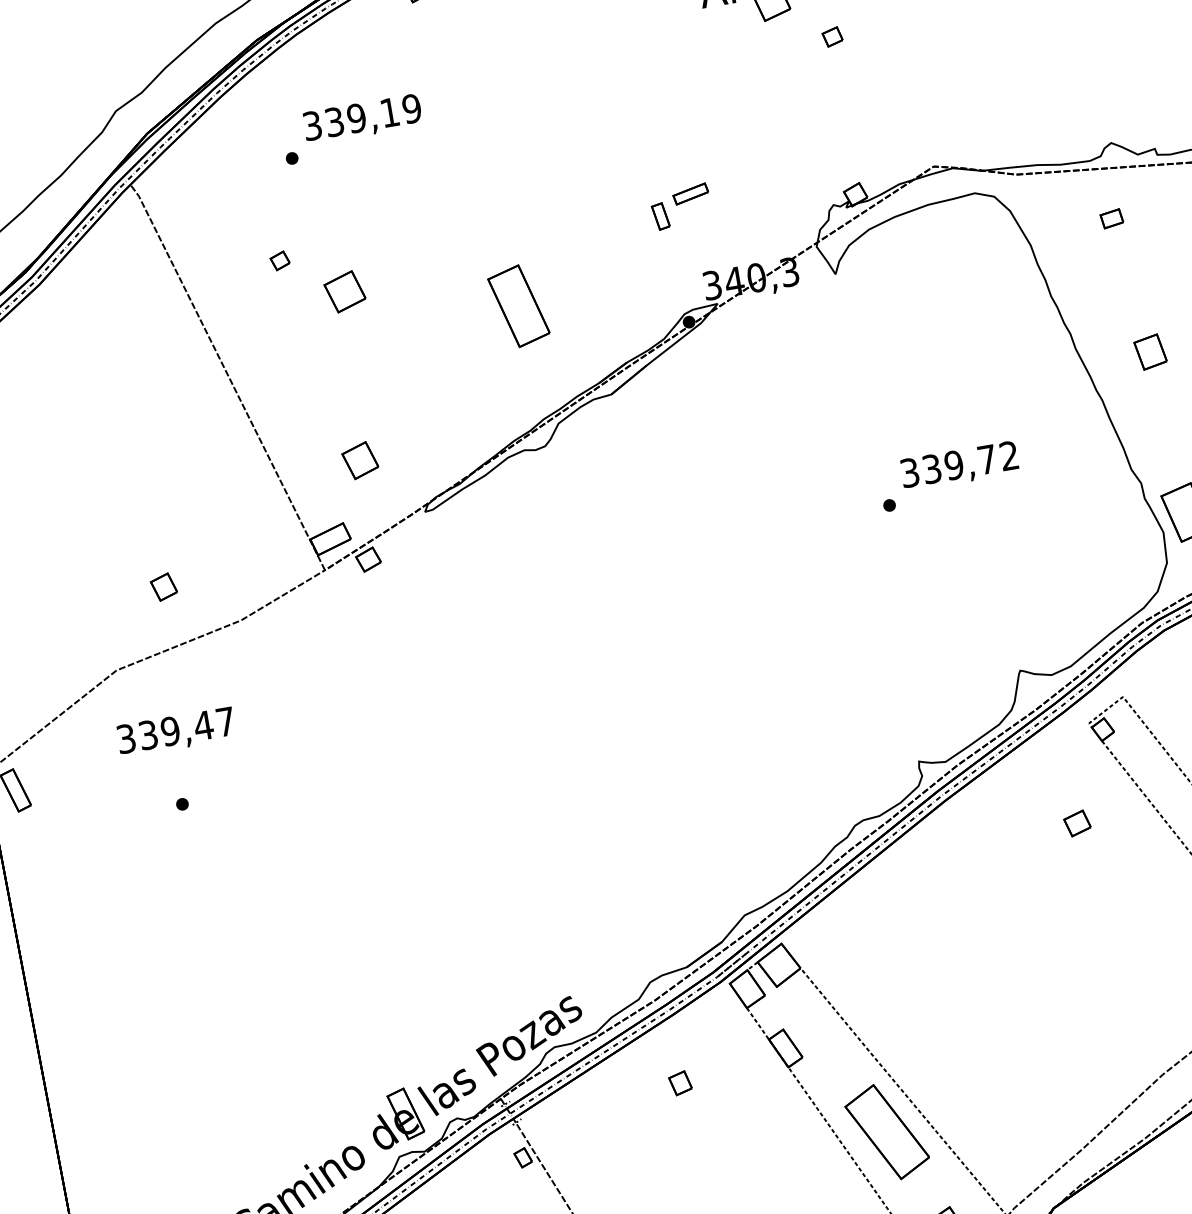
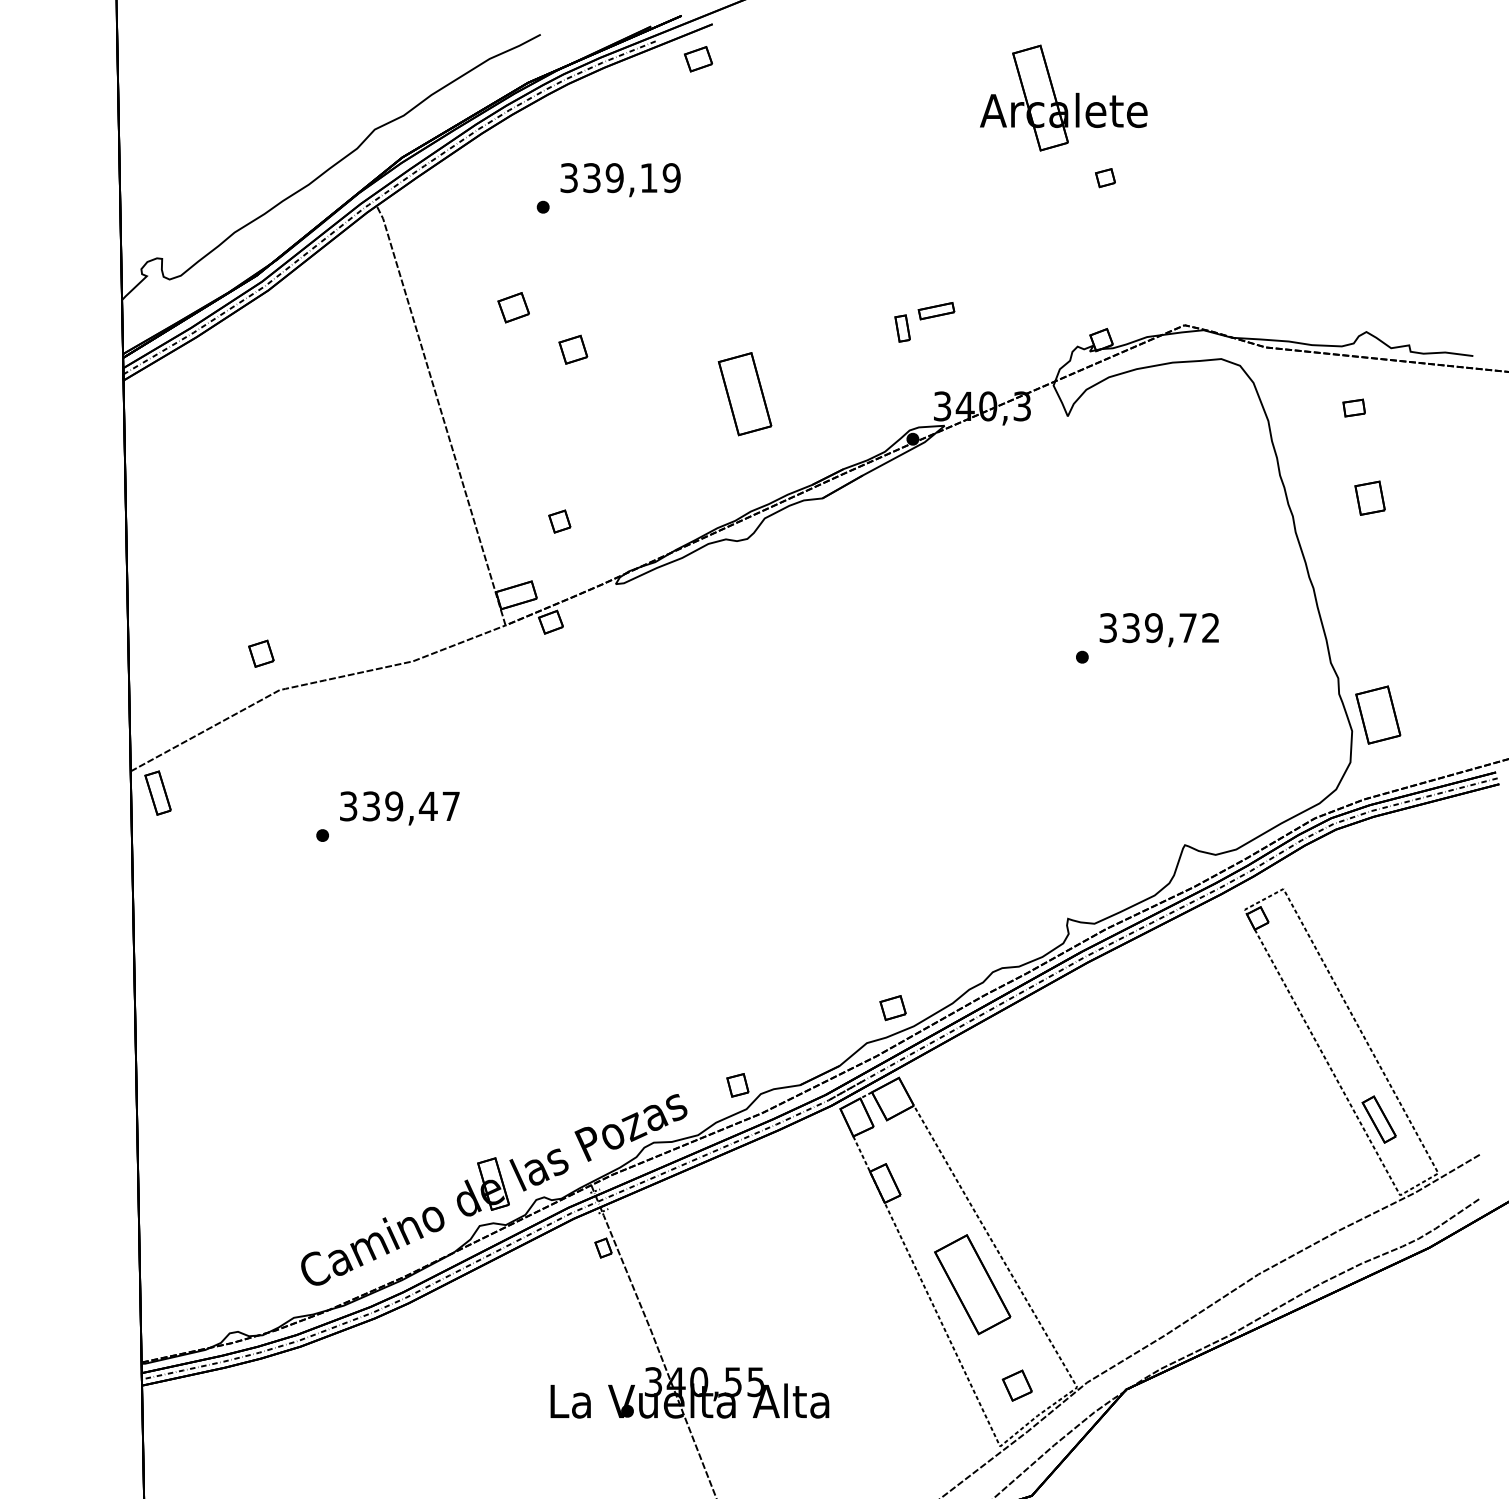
part: (279, 260) -> (513, 307), size x1.67
part: (345, 291) -> (573, 349), size x0.71
part: (1149, 351) -> (1369, 497), moved
part: (360, 460) -> (559, 521), size x0.62
part: (164, 586) -> (261, 653), moved
text: (175, 732) -> (399, 808), moved
part: (1076, 824) -> (892, 1008), moved
part: (680, 1083) -> (737, 1085), moved

